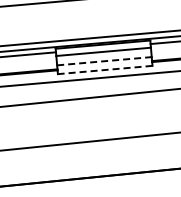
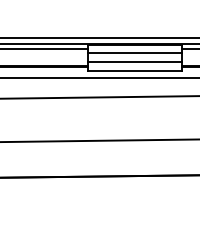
line: (104, 60) -> (135, 61), dashed -> solid
line: (104, 69) -> (134, 70), dashed -> solid

